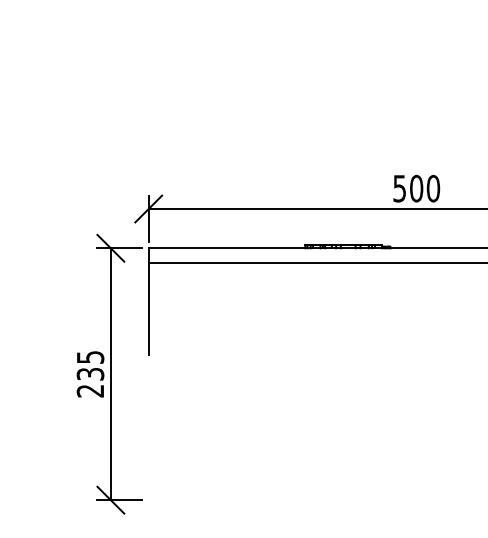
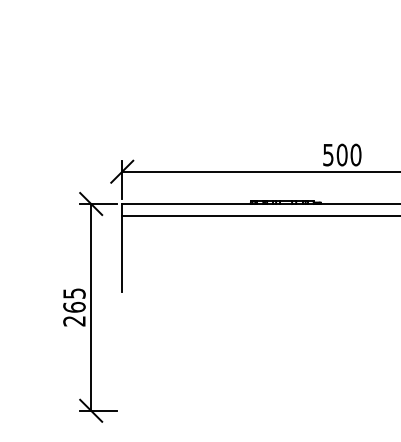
text: (90, 373) -> (74, 306), 235 -> 265

